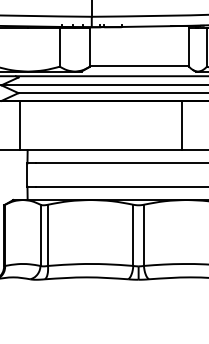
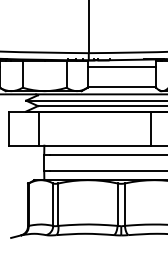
line: (138, 36) -> (121, 66), added

